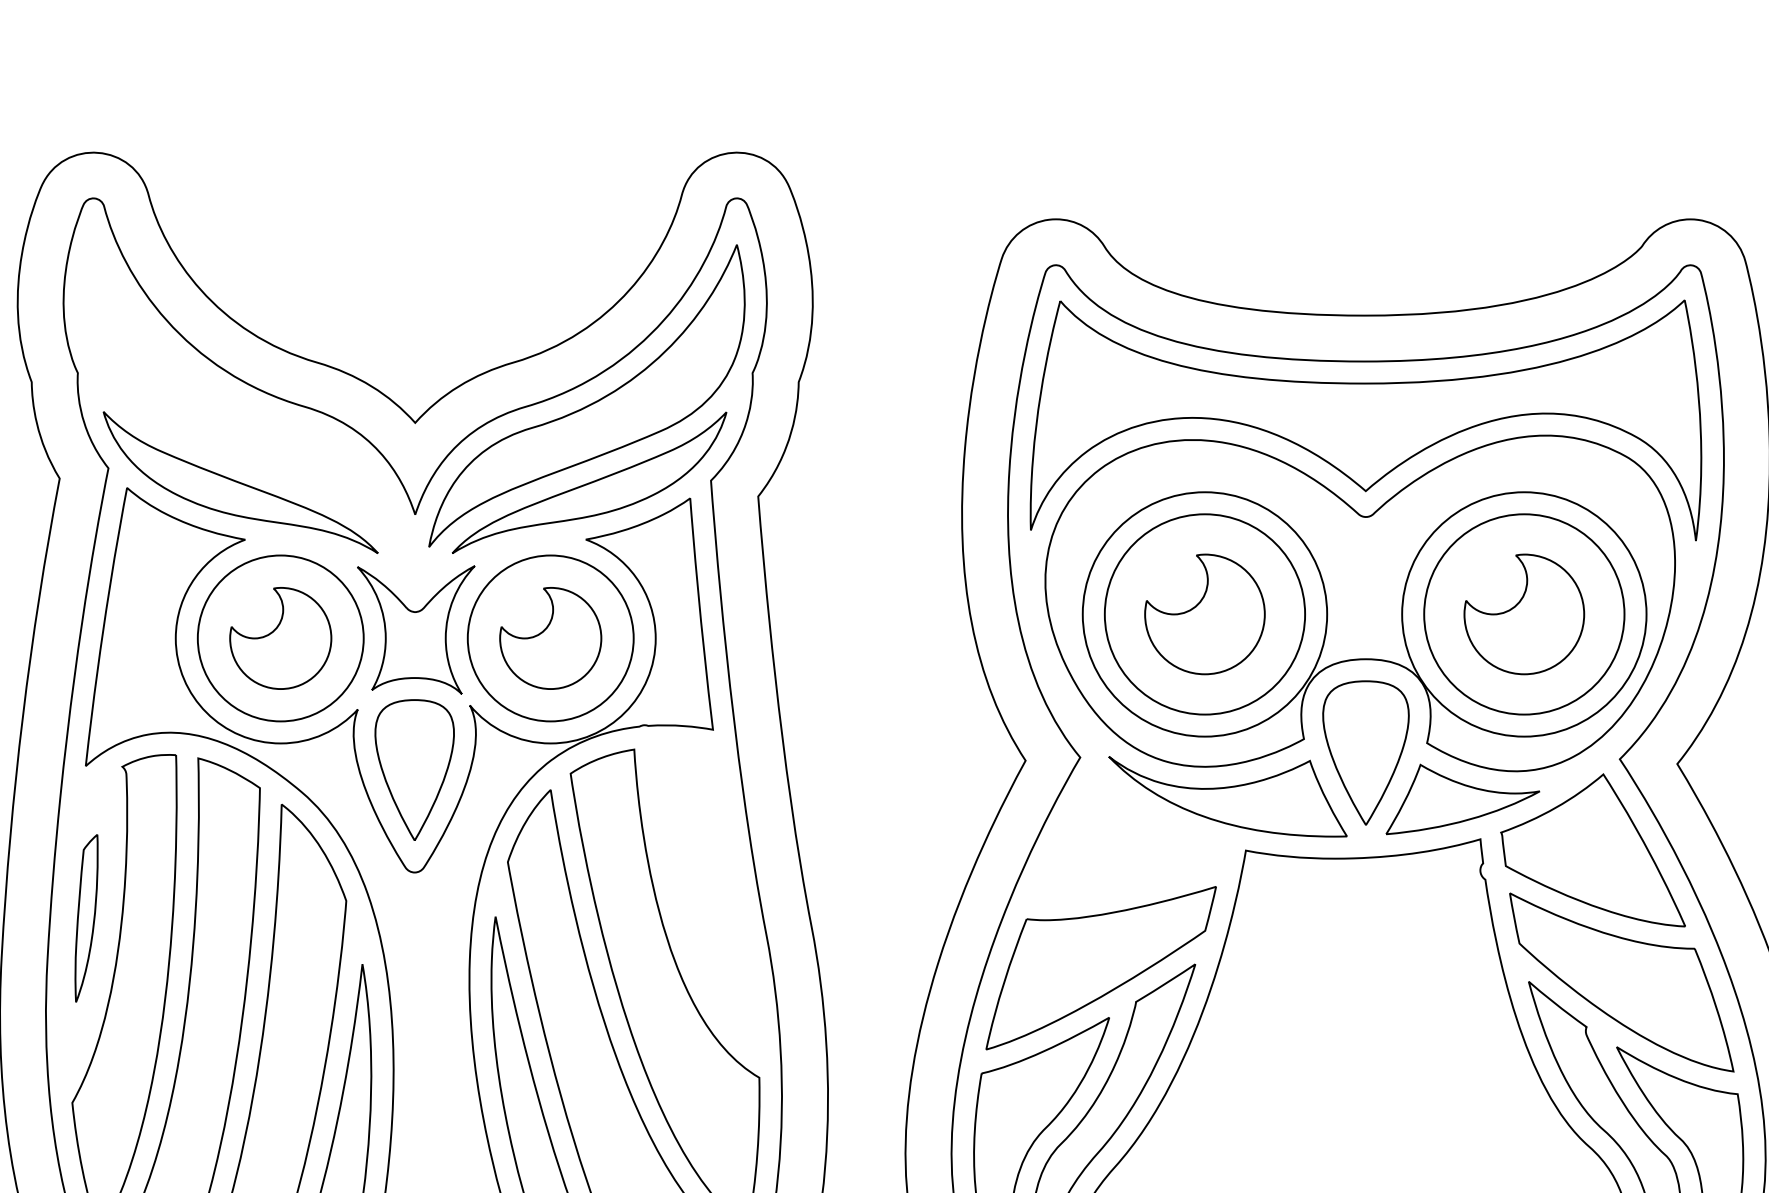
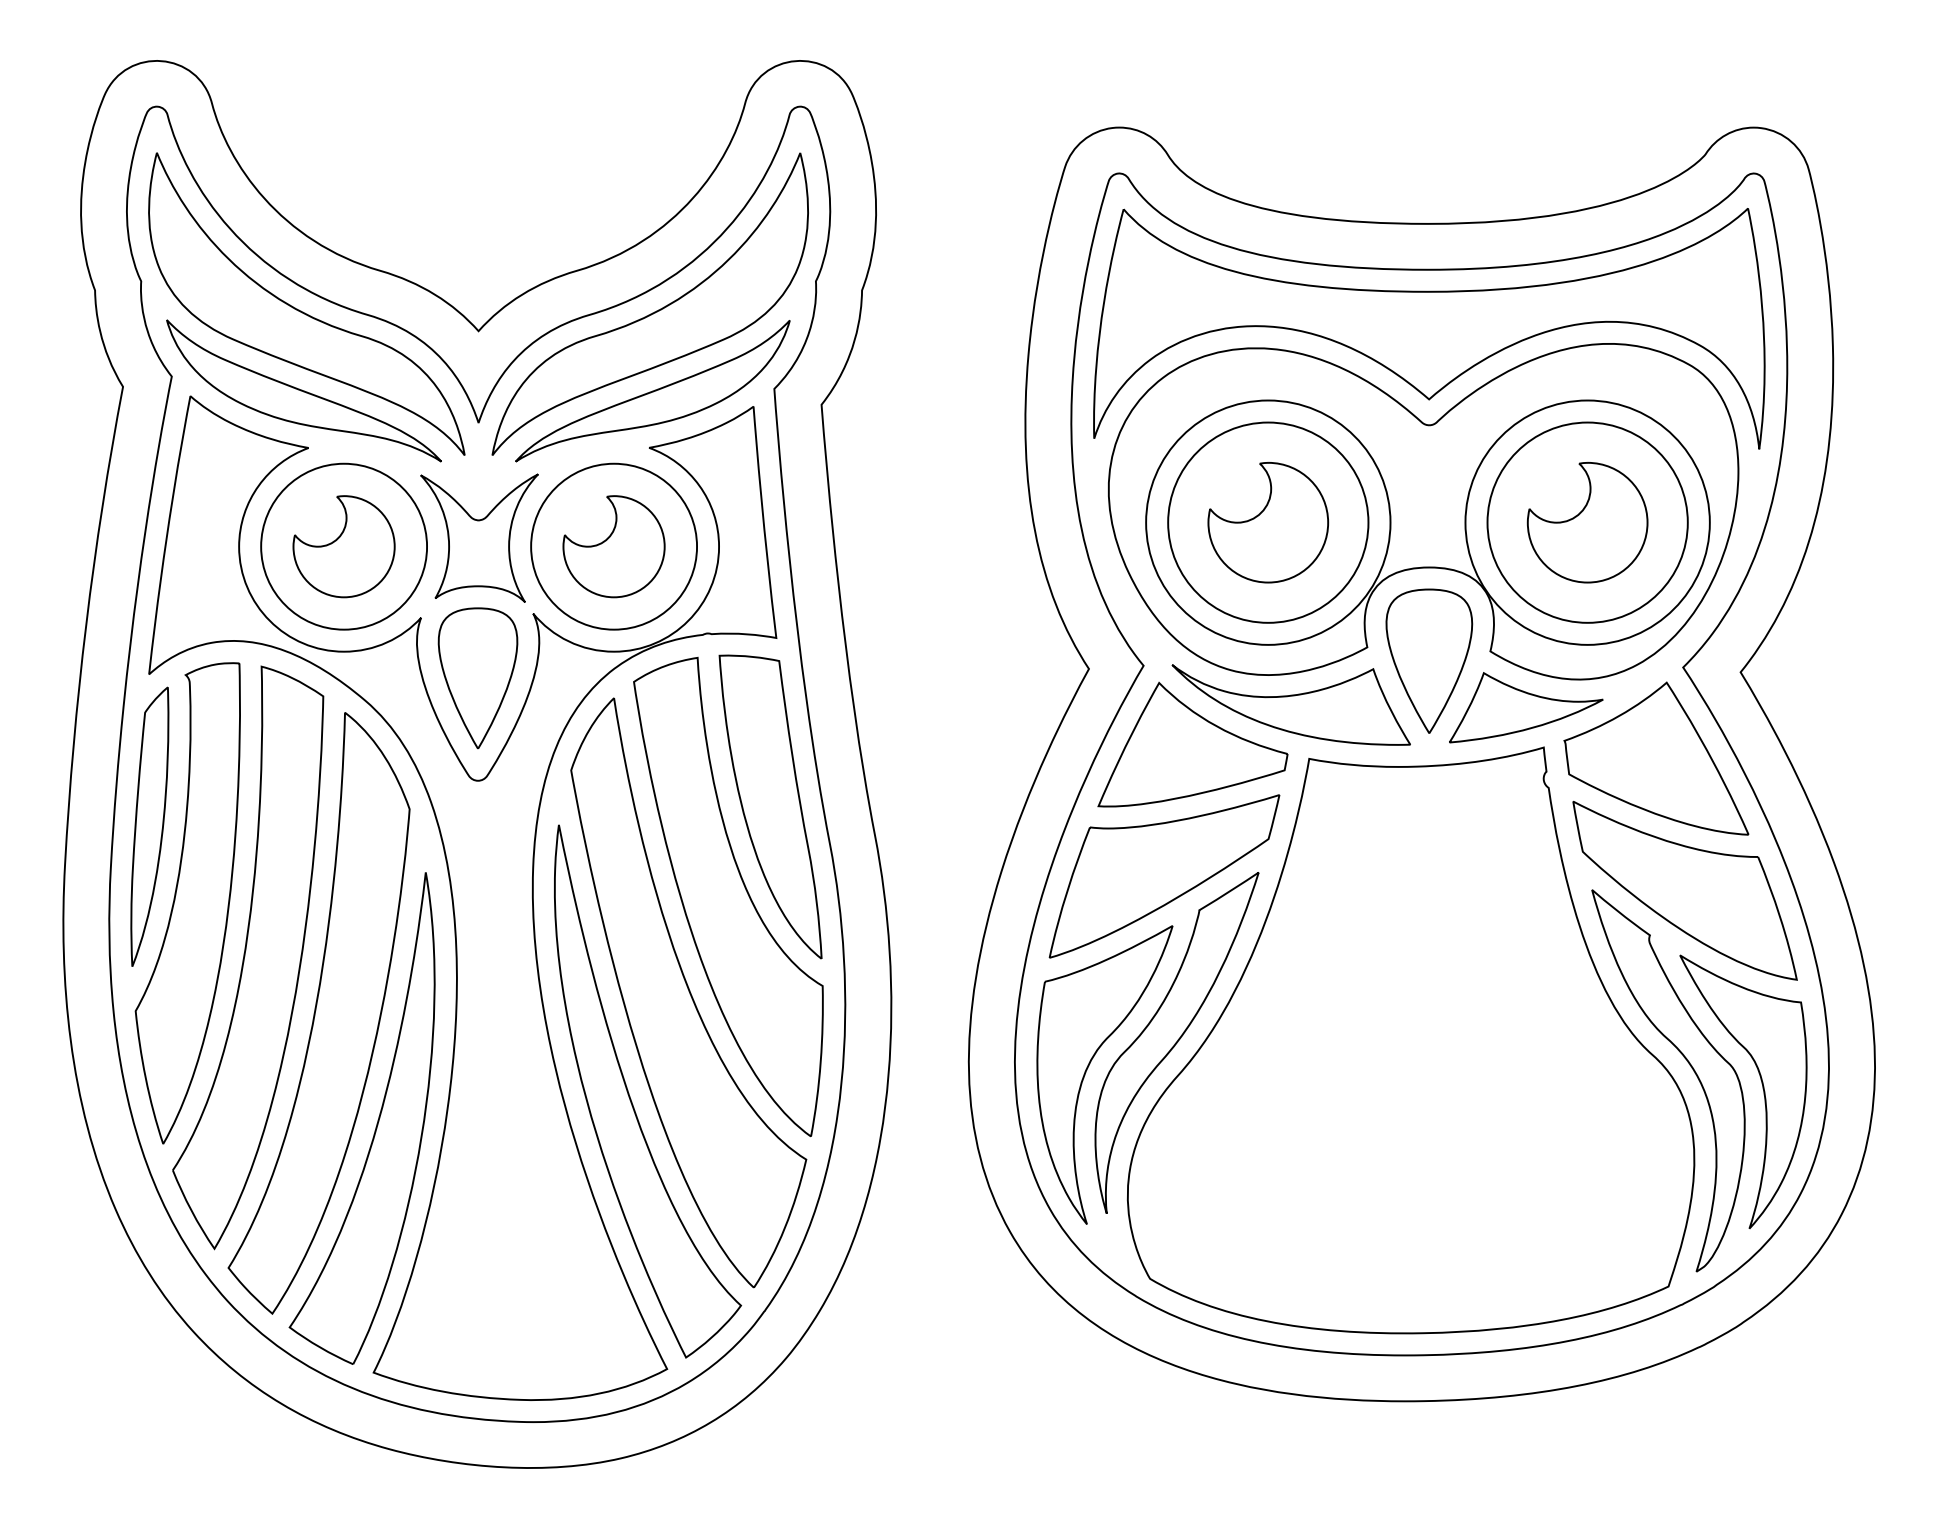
part: (240, 403) -> (303, 311), added
part: (1129, 836) -> (1192, 744), added
part: (707, 898) -> (770, 806), added
part: (86, 918) -> (149, 826), size x1.67

